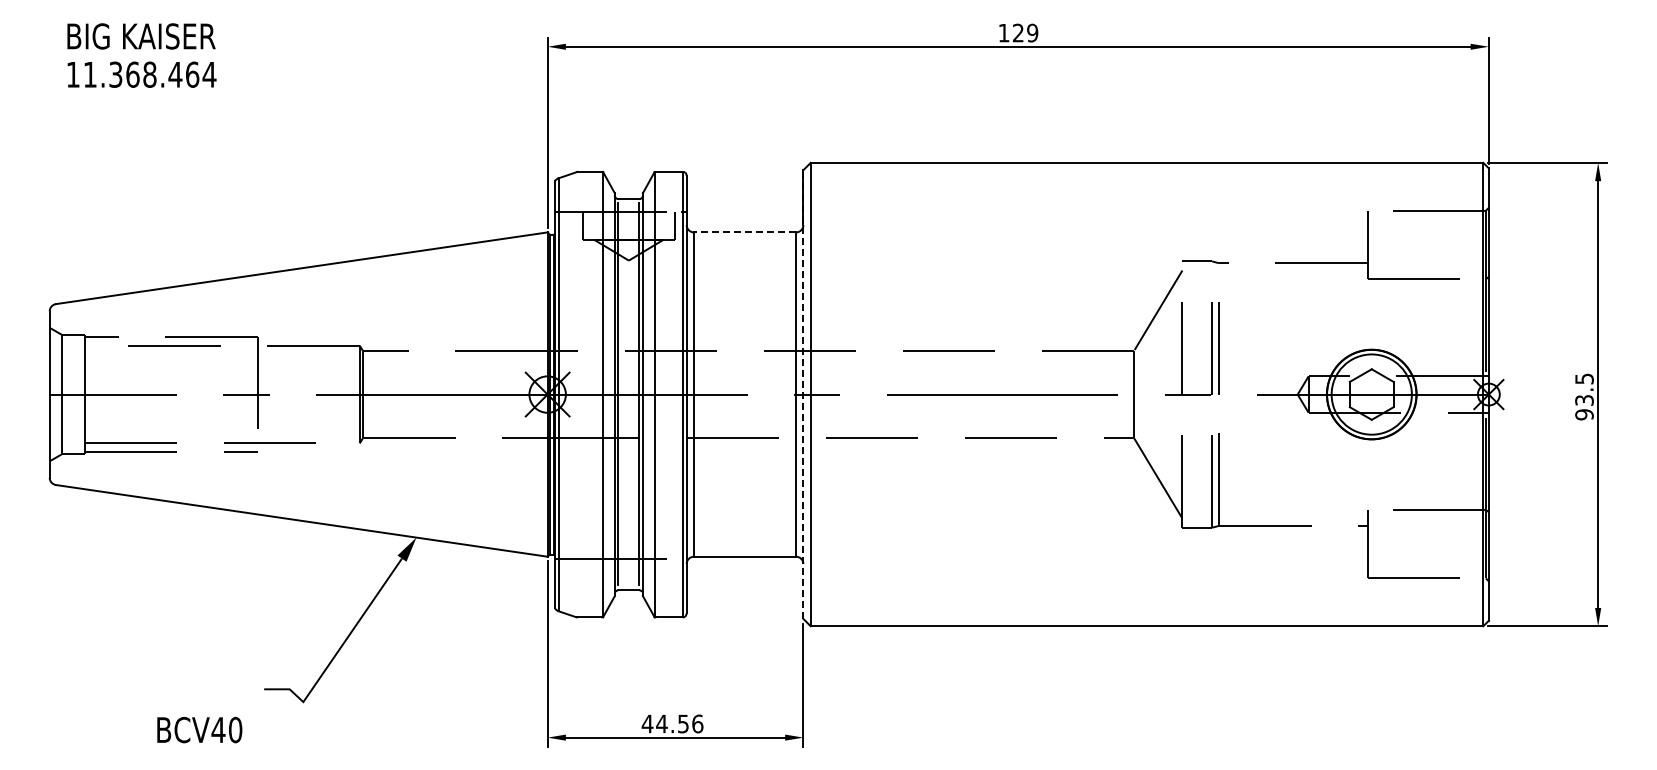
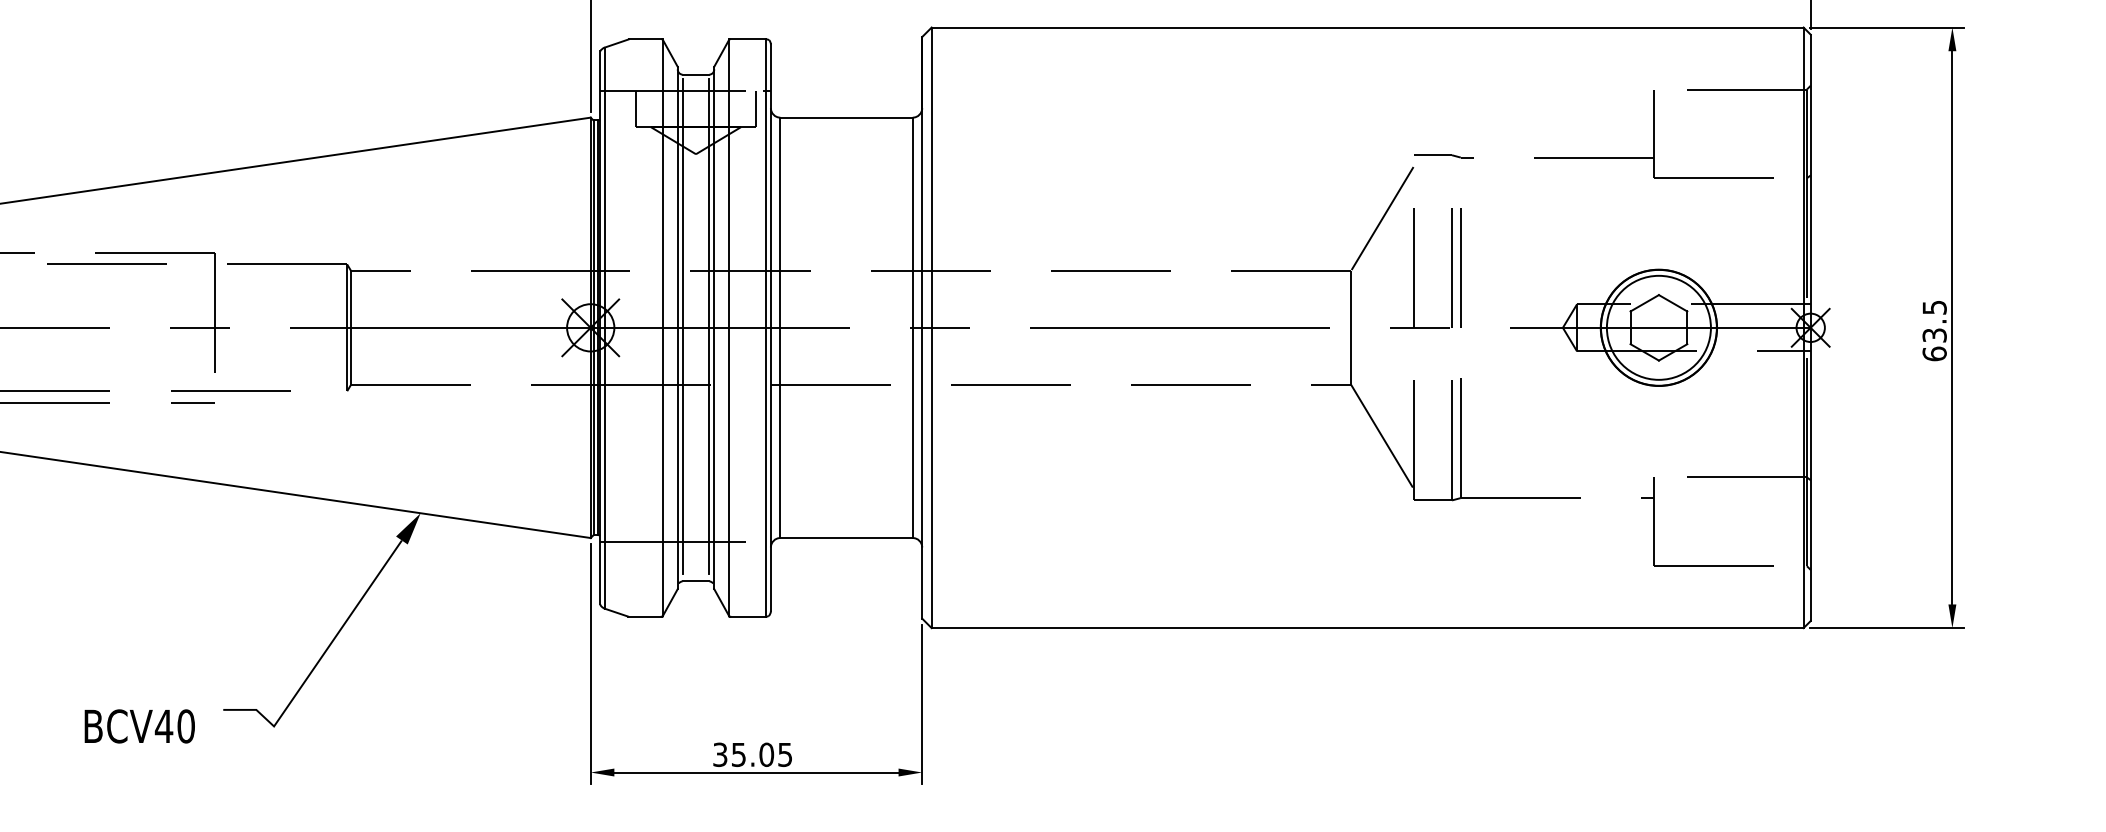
line: (744, 232) -> (845, 117), dashed -> solid
line: (803, 394) -> (922, 327), dashed -> solid
text: (1584, 414) -> (1934, 353), 93.5 -> 63.5
text: (672, 723) -> (752, 754), 44.56 -> 35.05
text: (199, 730) -> (139, 726), moved

